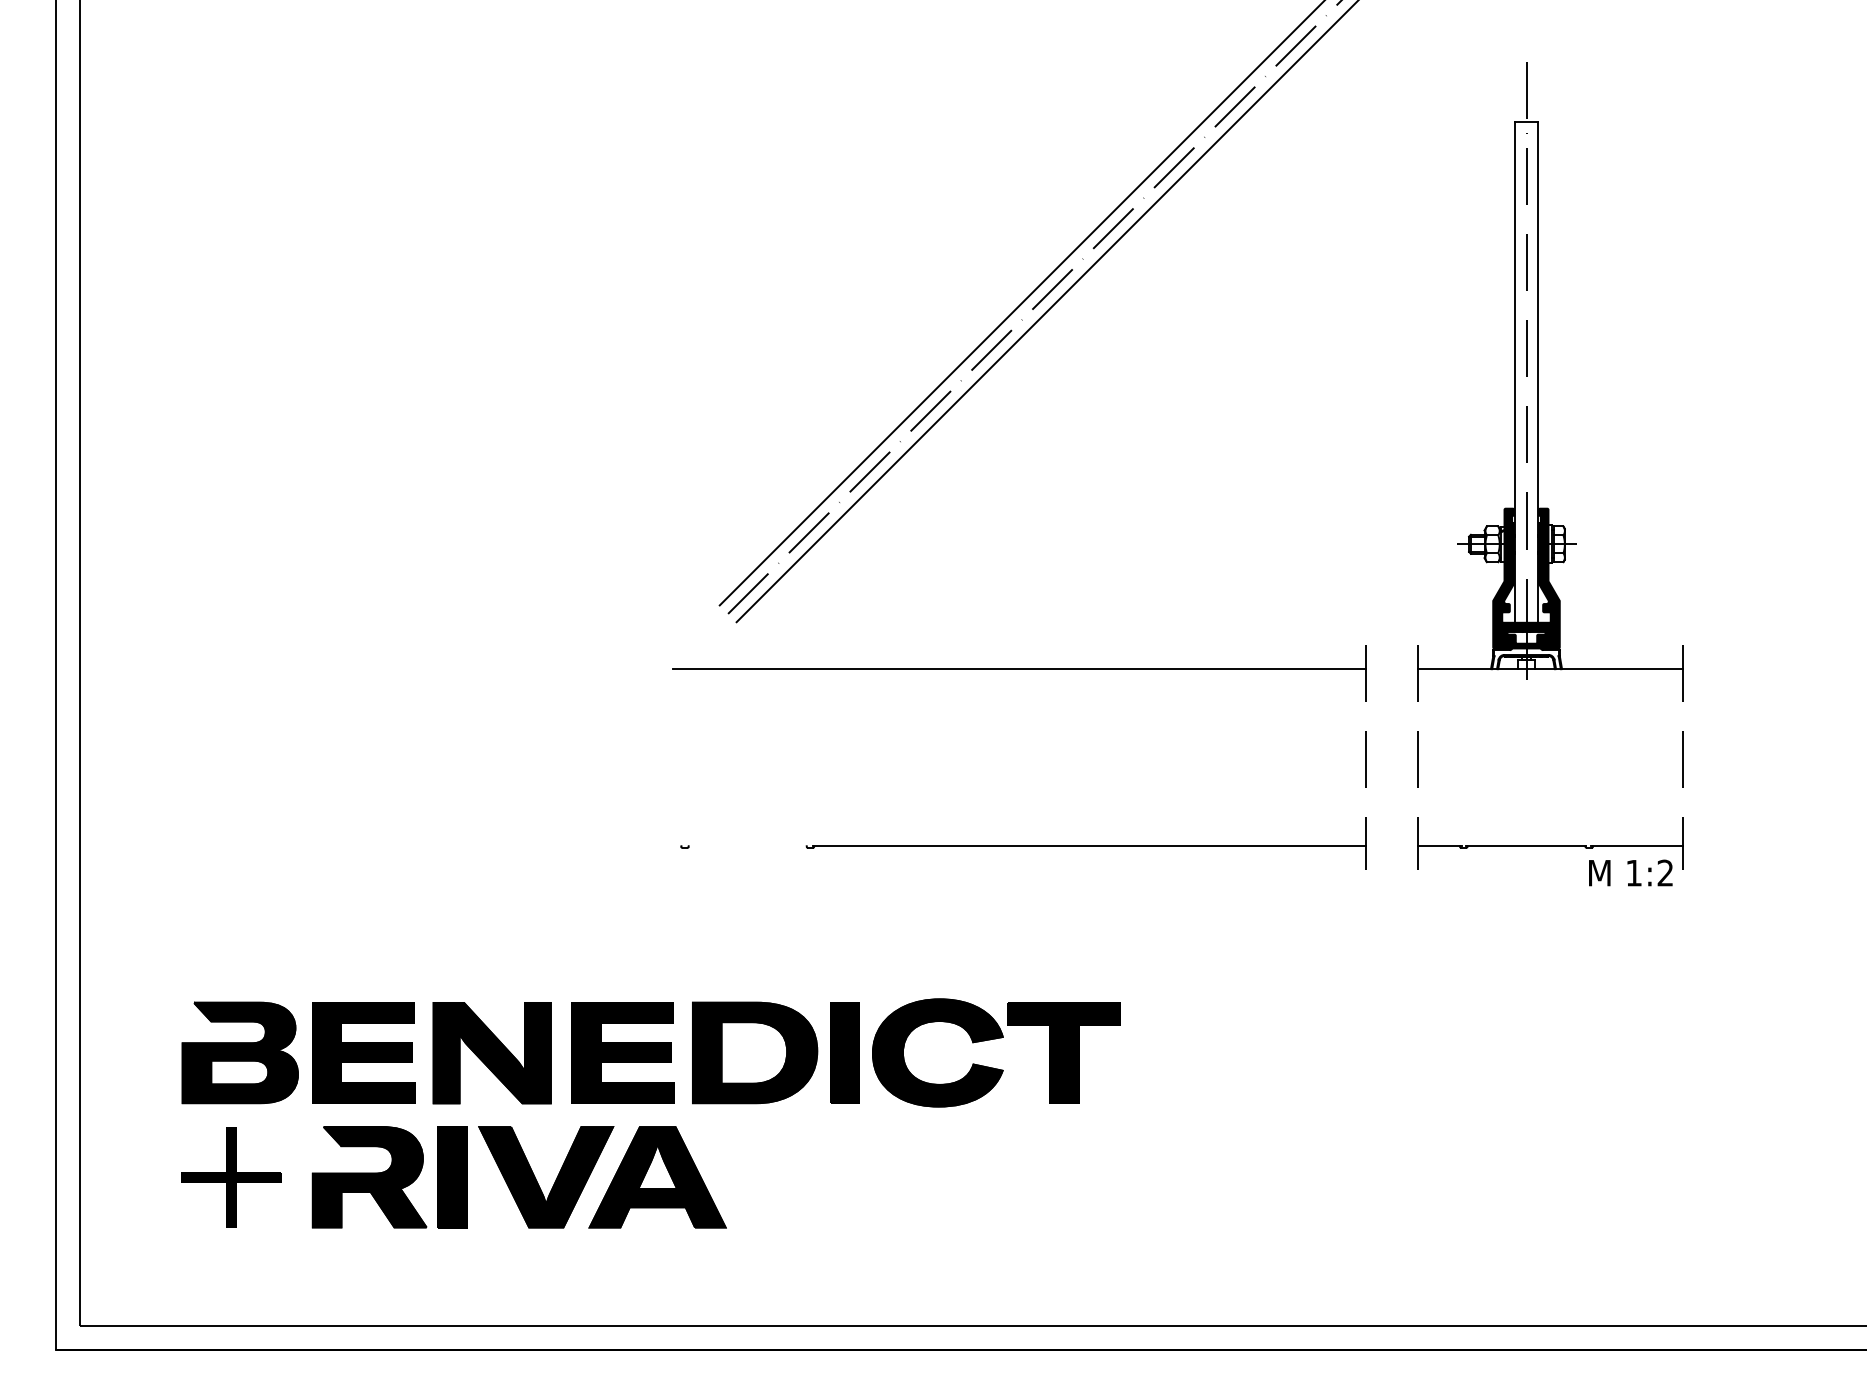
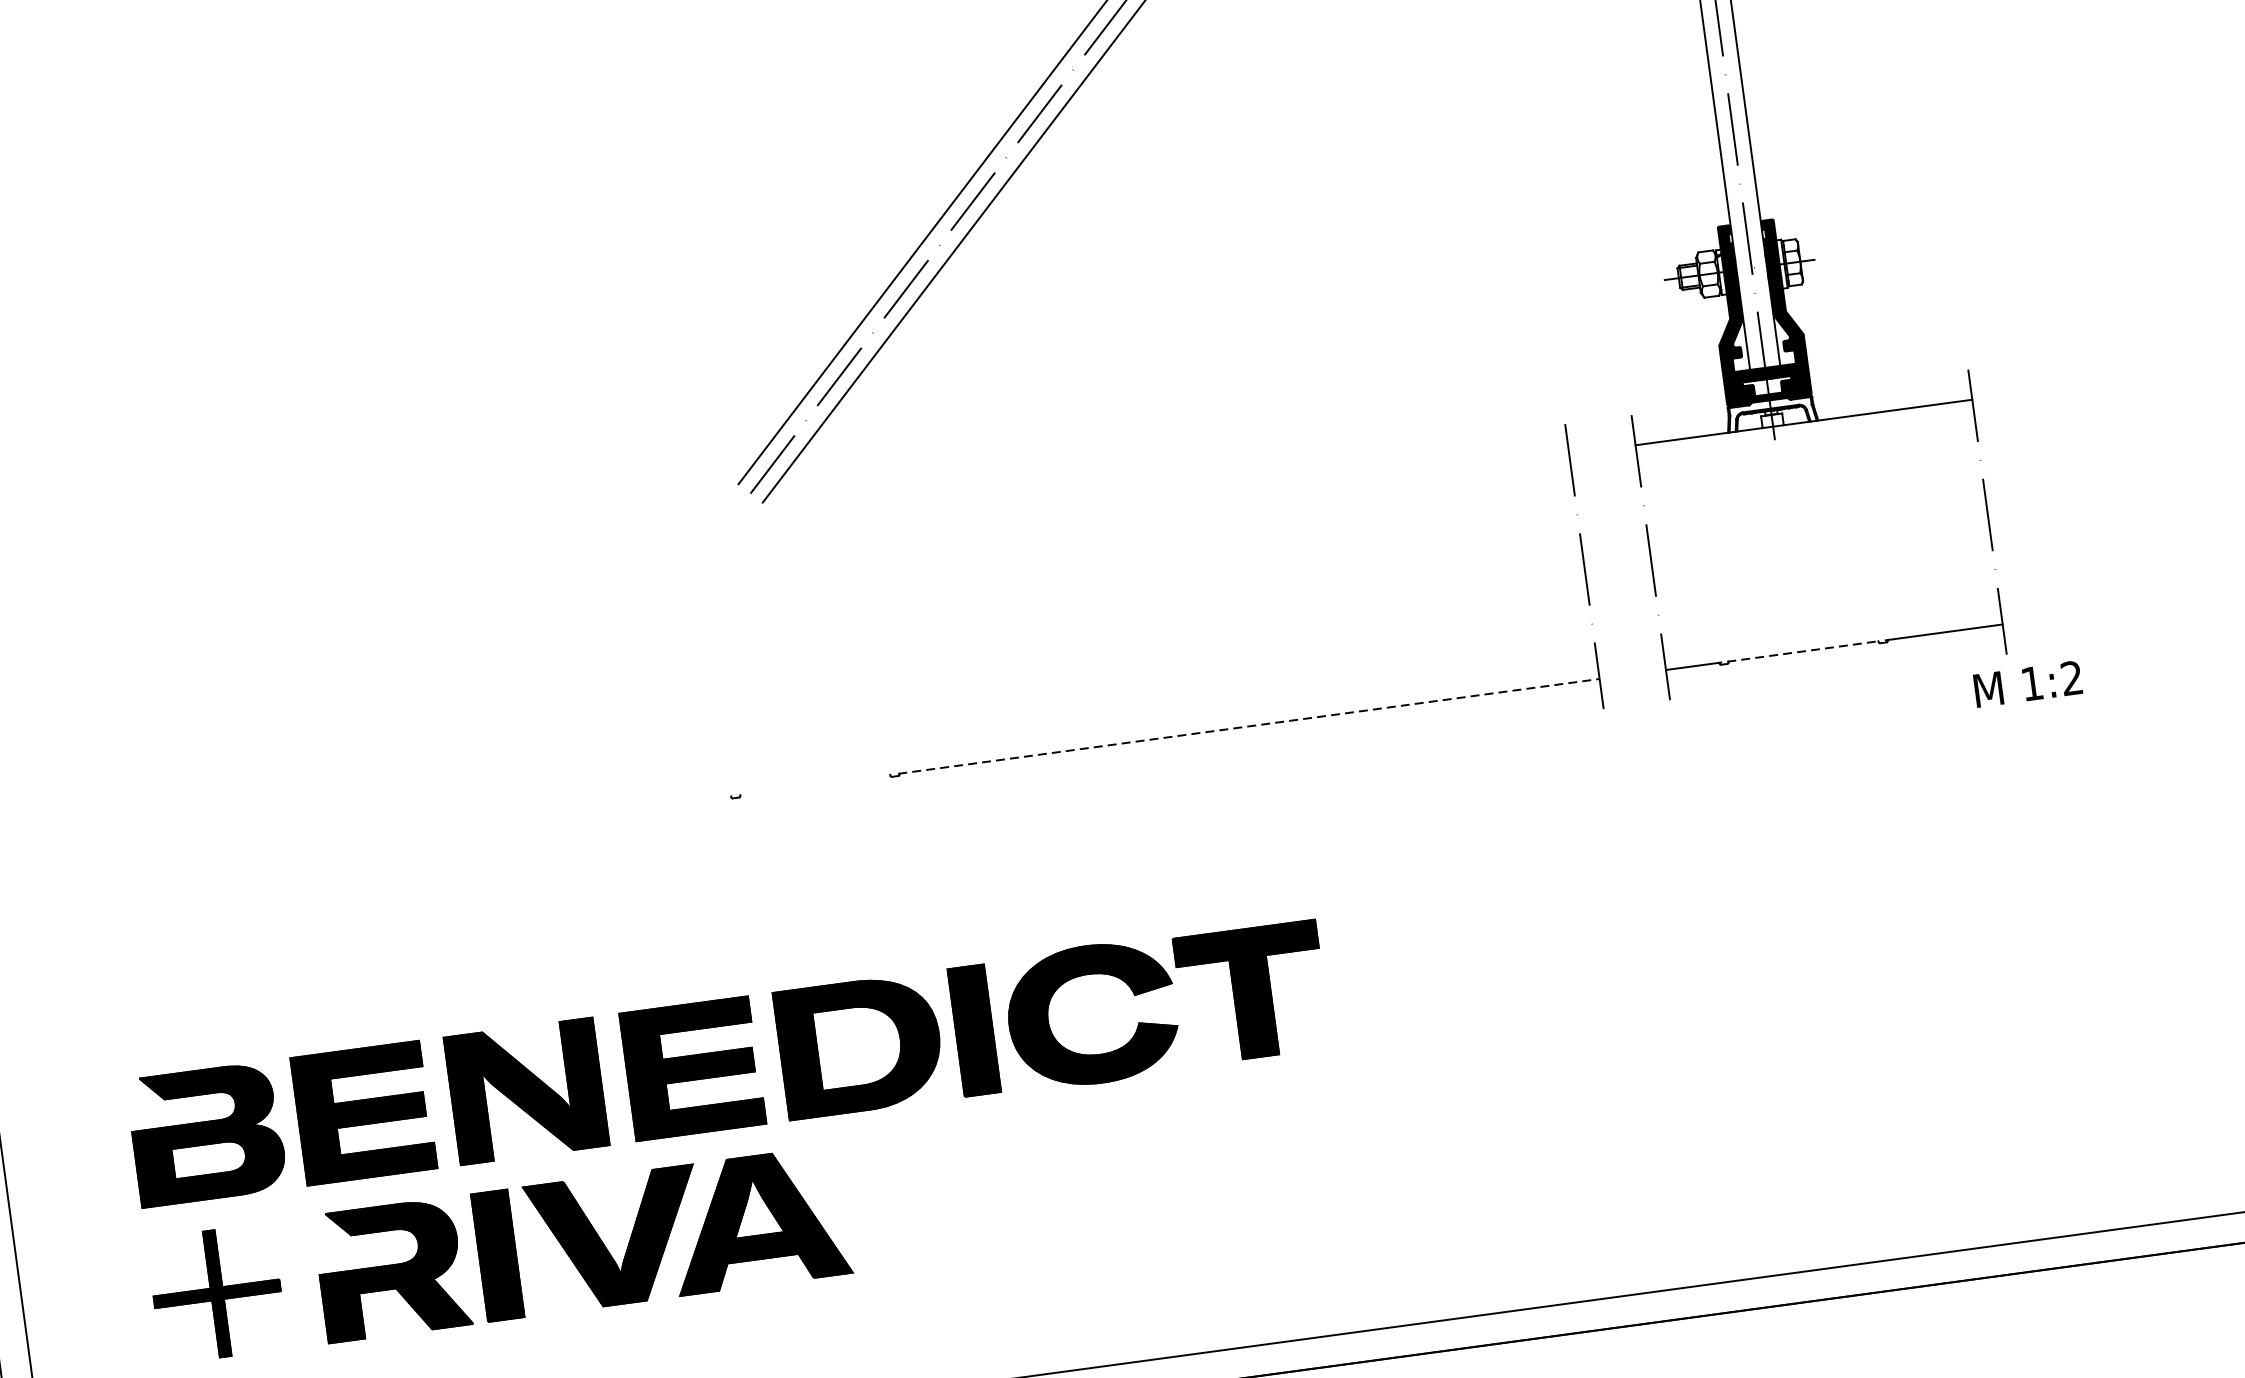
line: (1018, 669) -> (1128, 514), removed
line: (1089, 846) -> (1249, 726), solid -> dashed
line: (1526, 846) -> (1803, 651), solid -> dashed
text: (1630, 872) -> (2027, 683), moved

